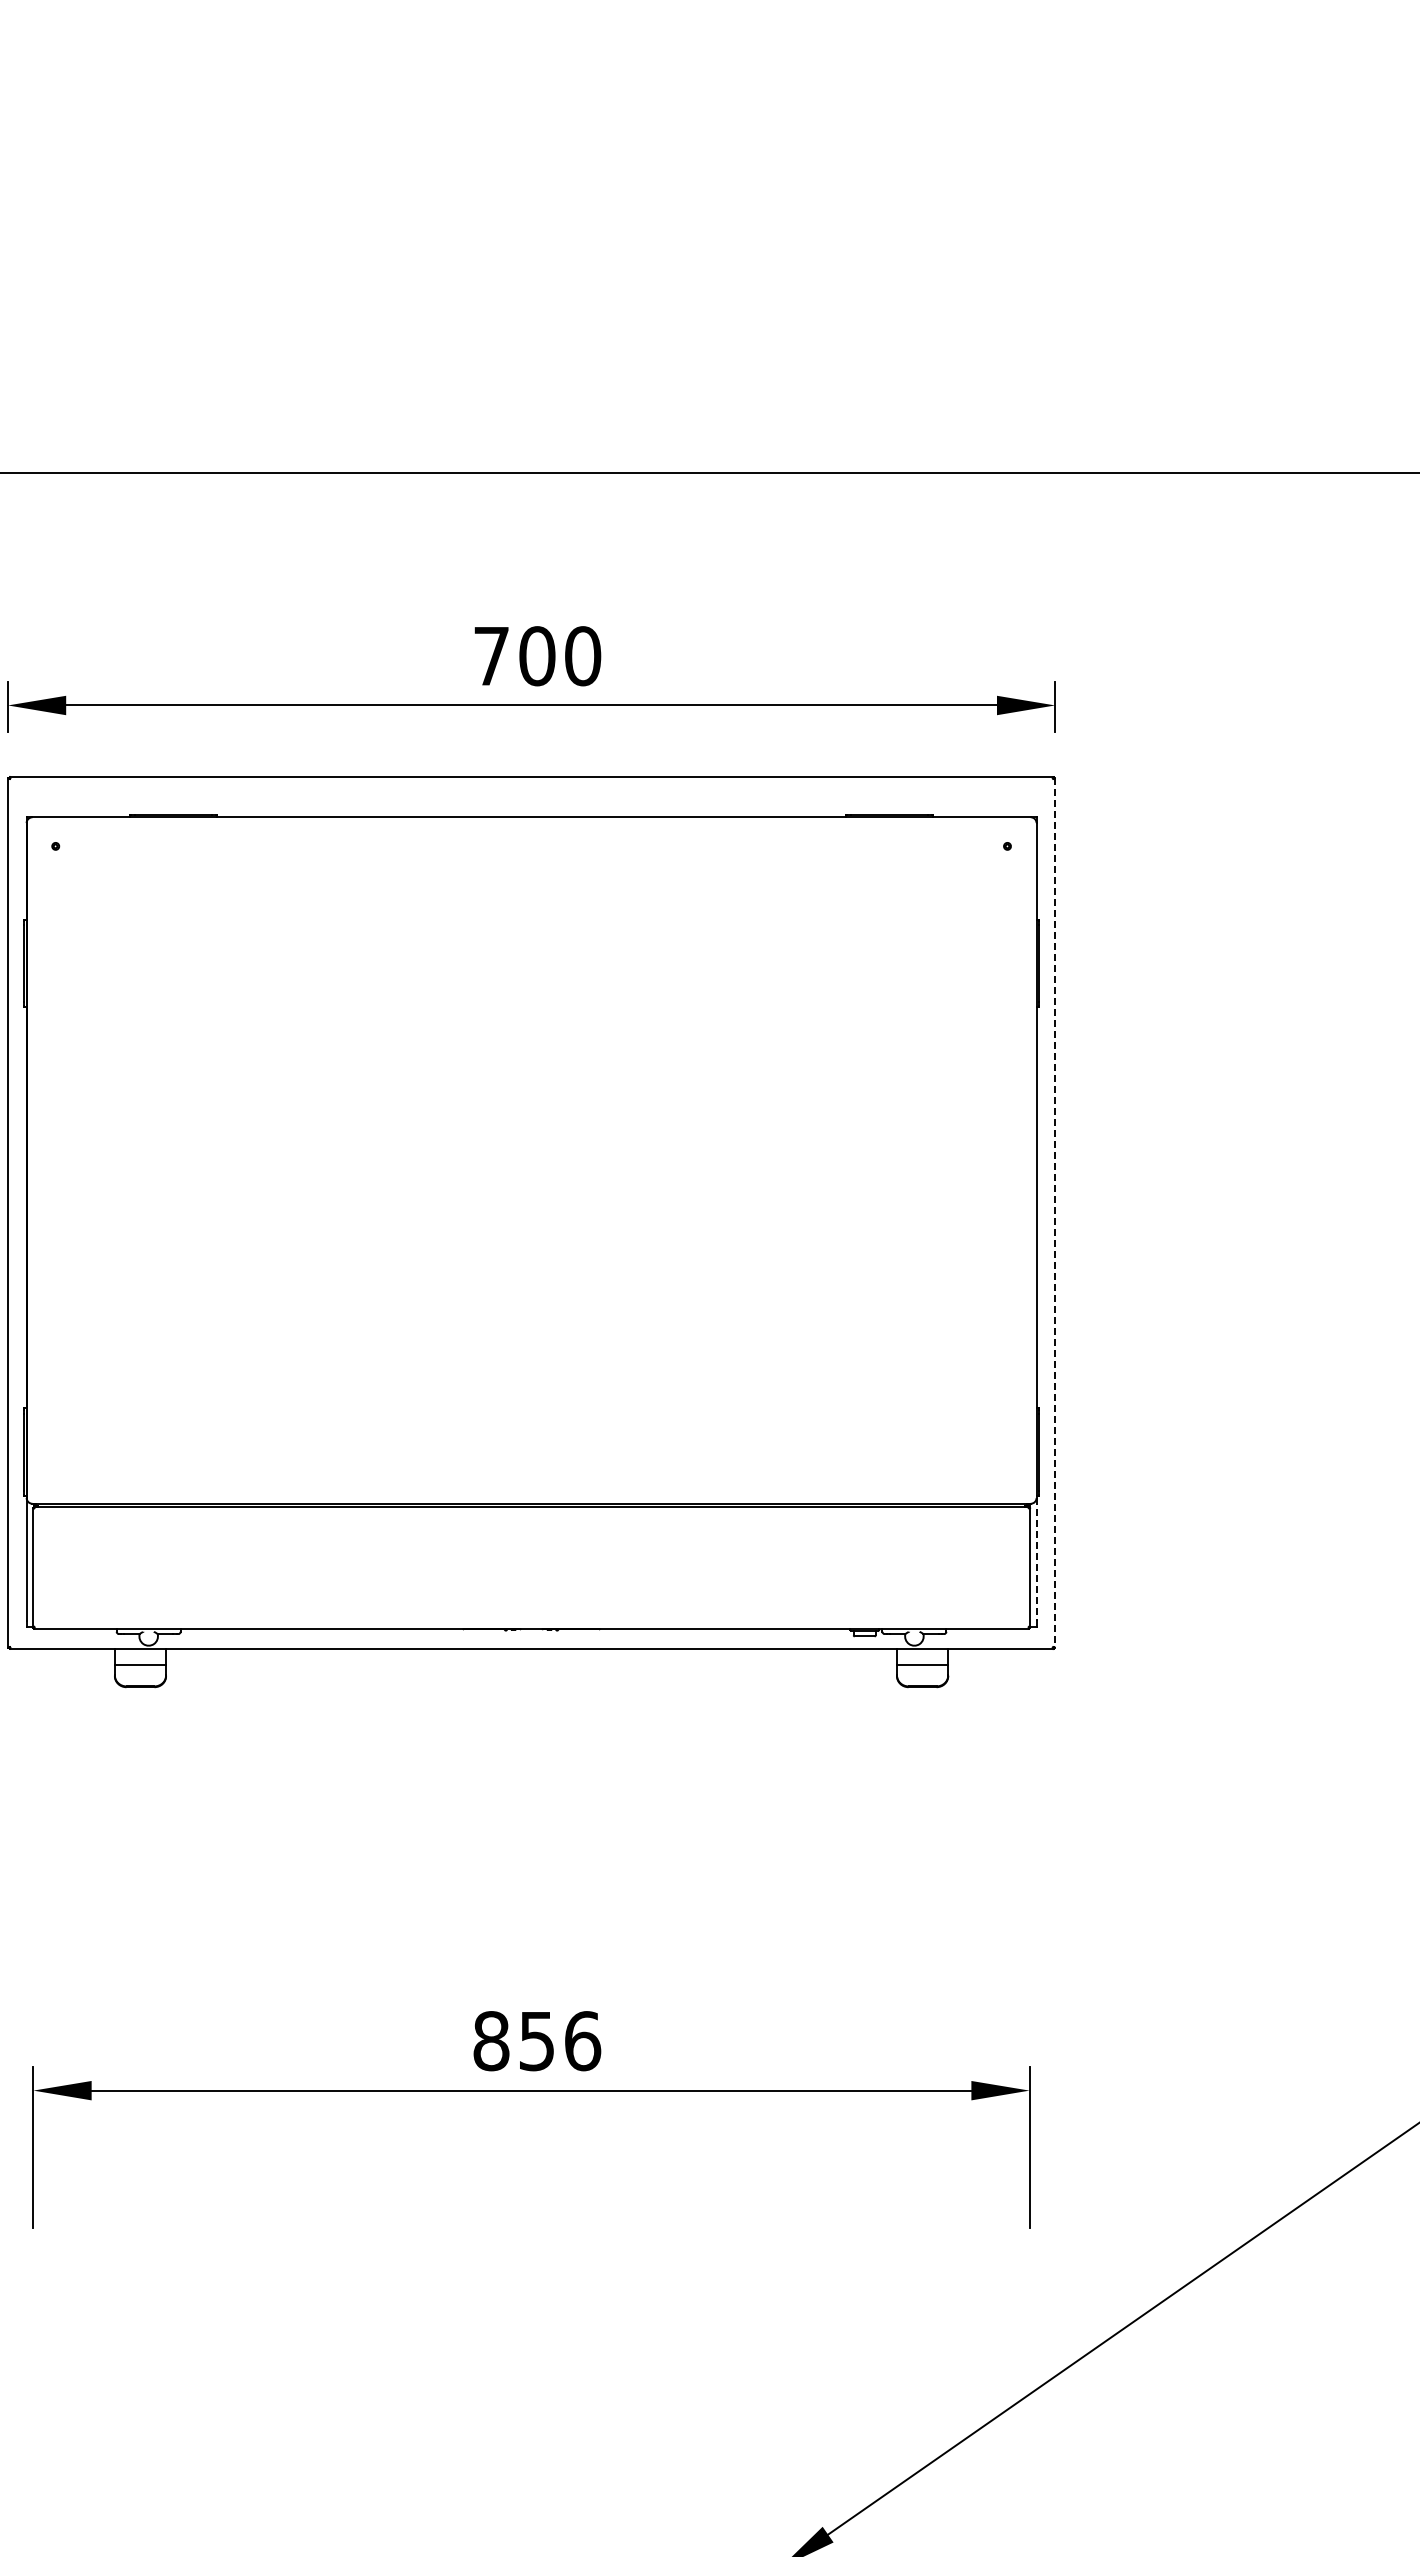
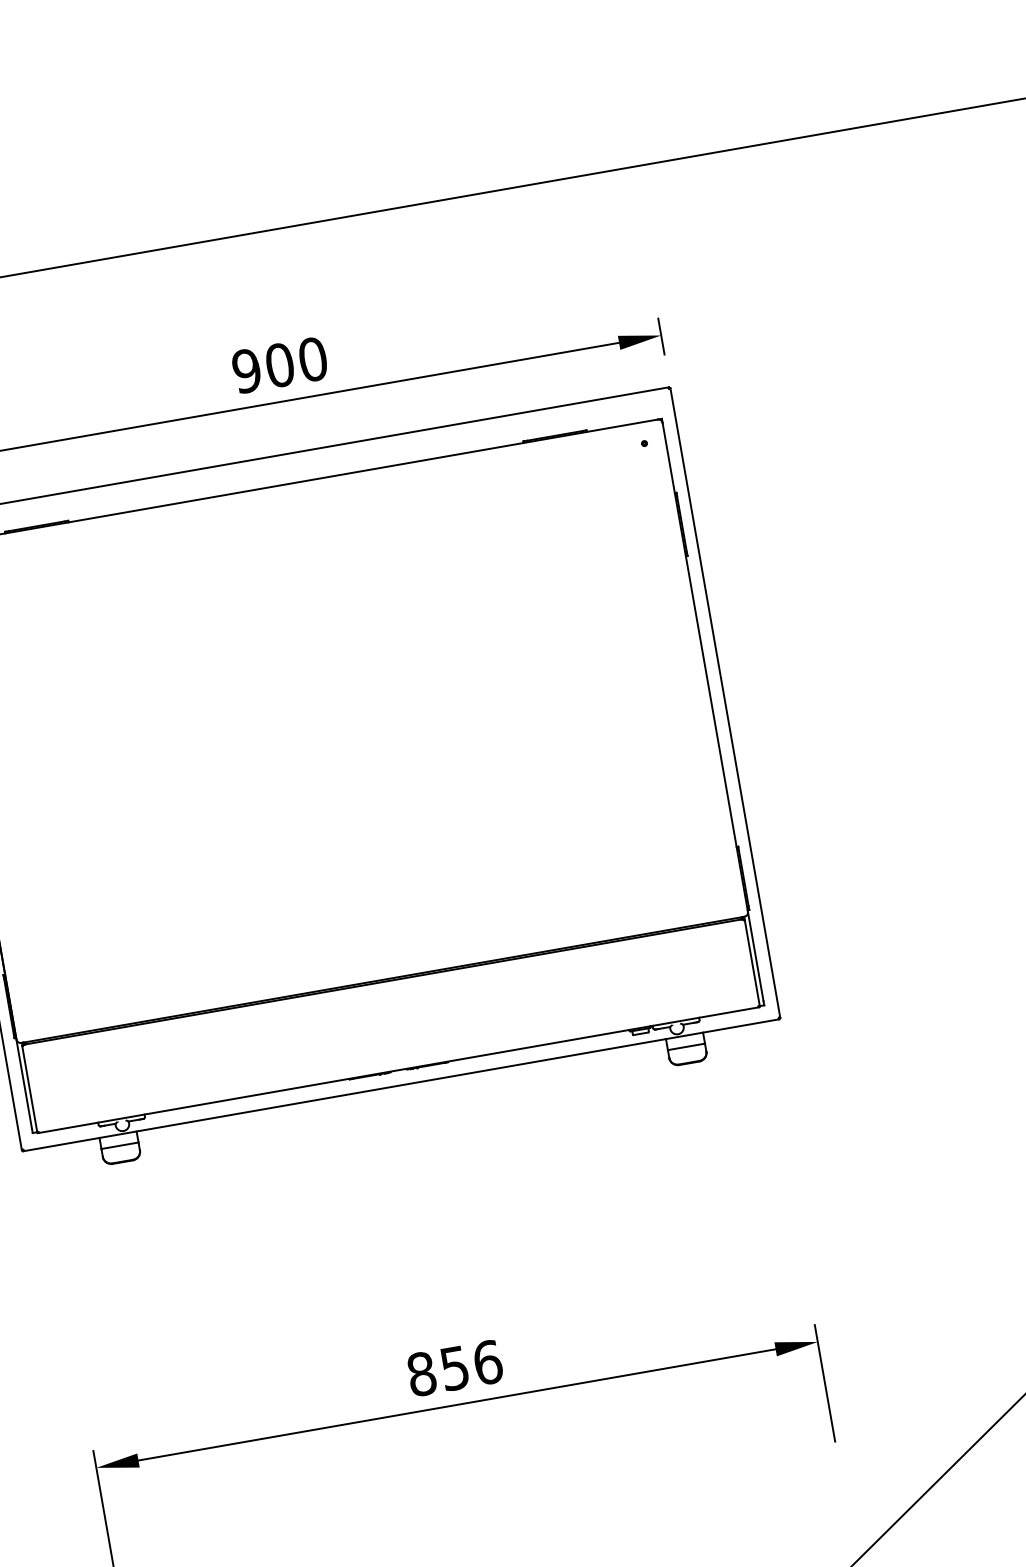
text: (491, 656) -> (246, 371), 700 -> 900
line: (1055, 1213) -> (725, 703), dashed -> solid
line: (1036, 1559) -> (755, 956), dashed -> solid

